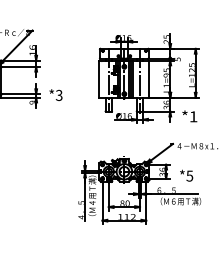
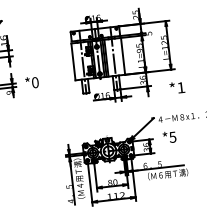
text: (58, 95) -> (34, 82), *3 -> *0
text: (189, 116) -> (177, 87), moved
text: (186, 175) -> (169, 137), moved

